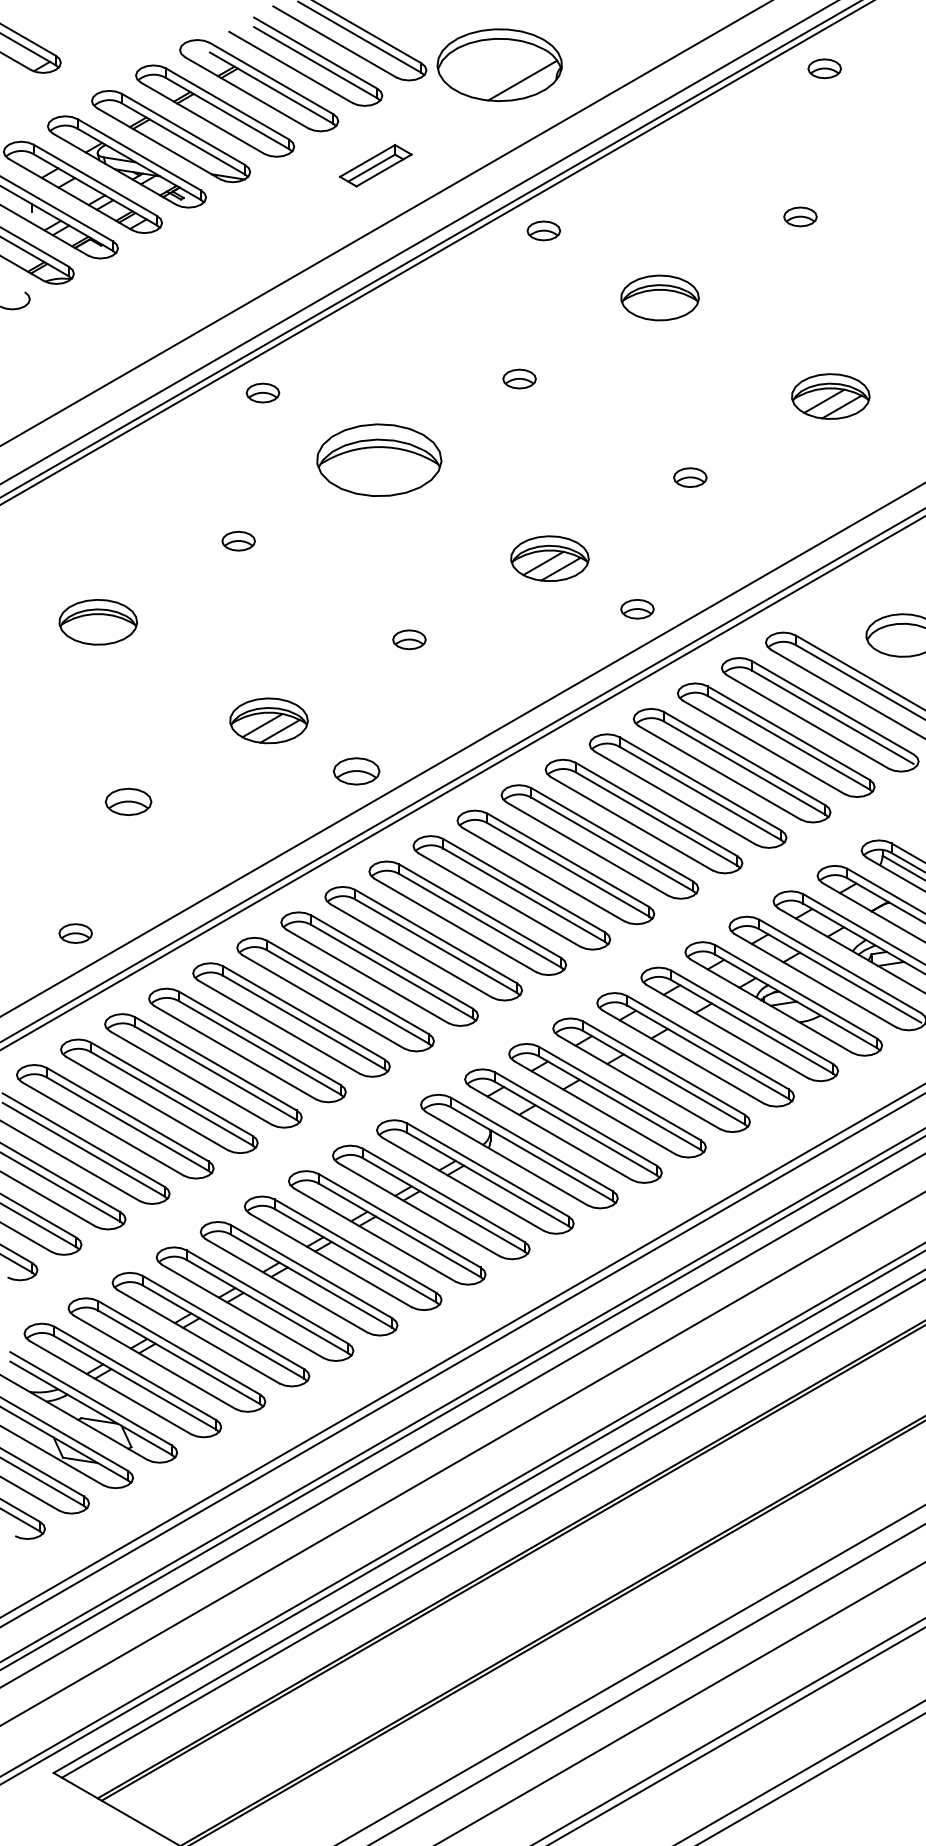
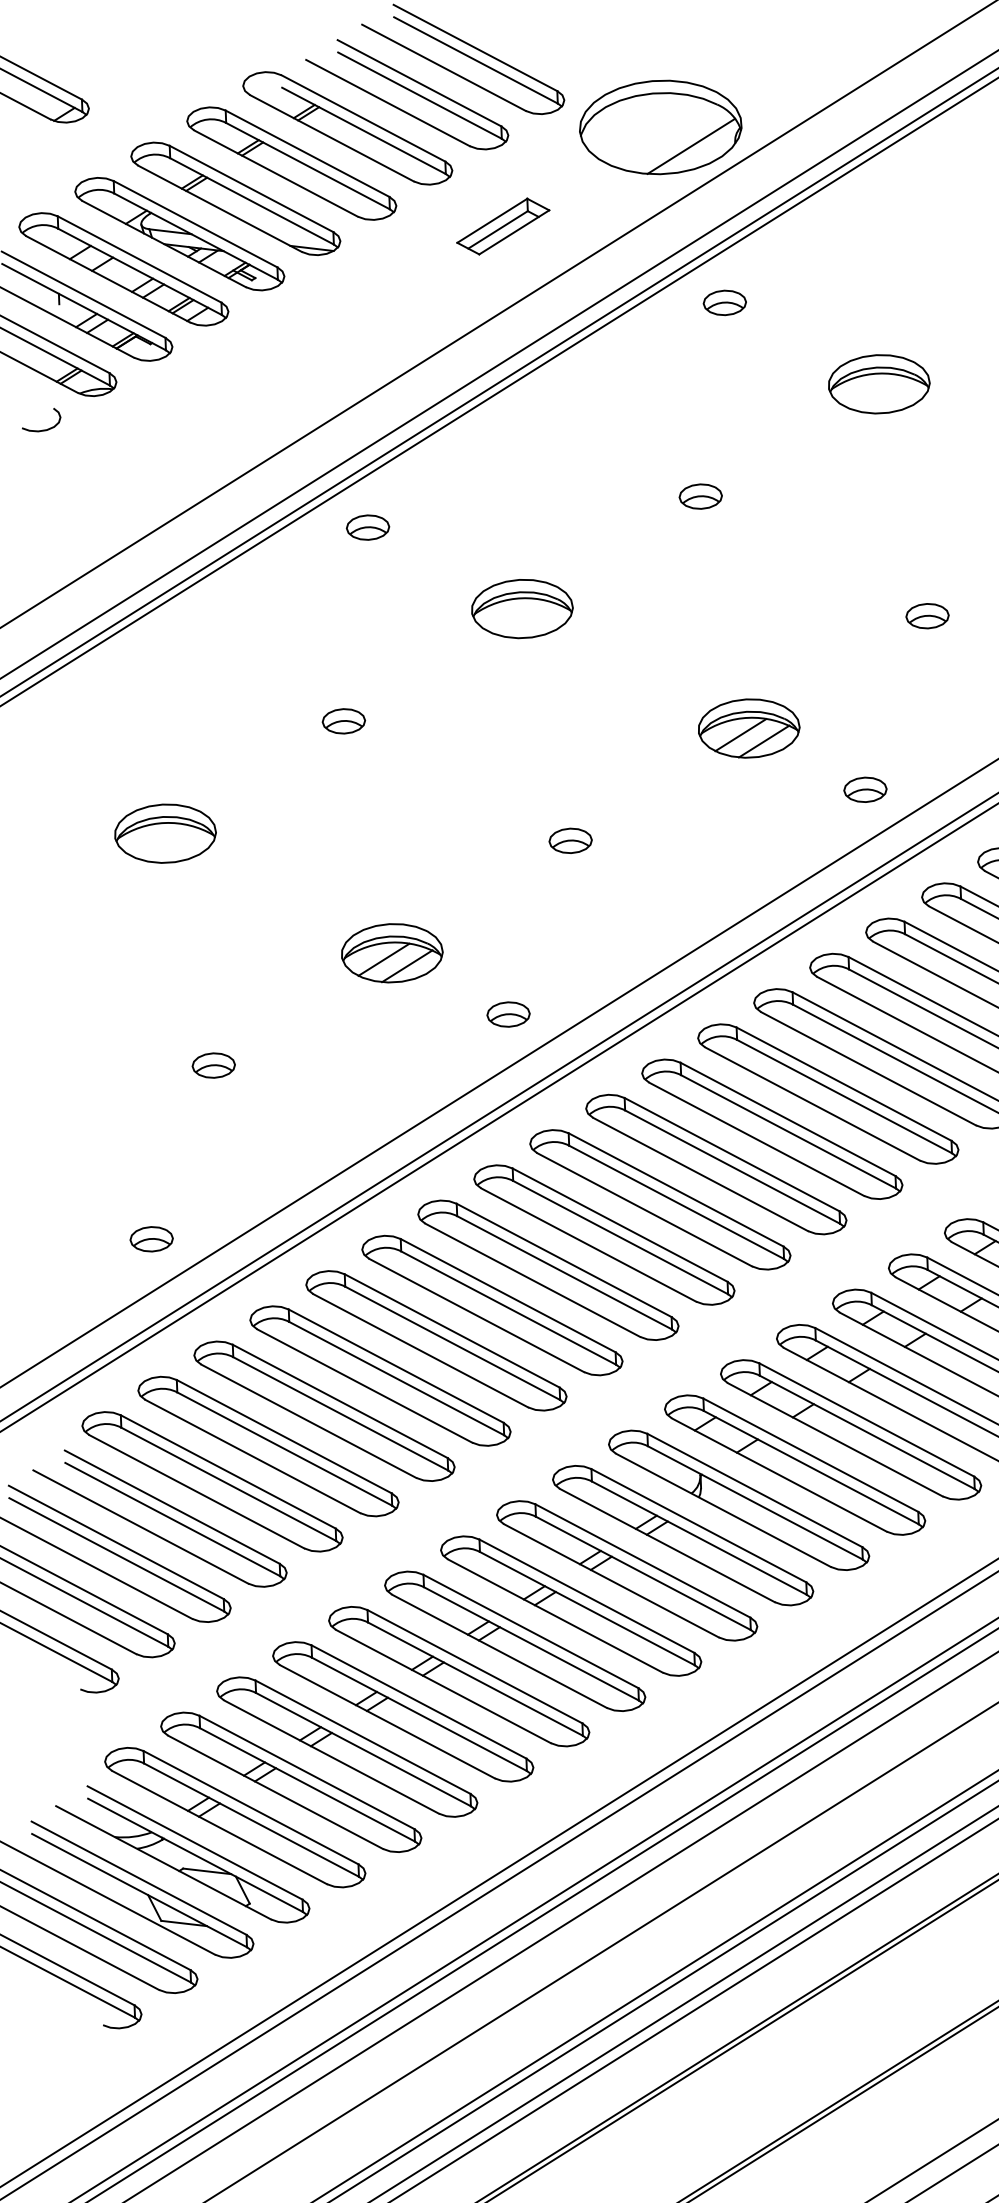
part: (499, 64) -> (660, 126), moved
part: (378, 459) -> (521, 608), size x0.62
part: (356, 771) -> (508, 1014), size x0.71
part: (128, 801) -> (213, 1065), size x0.71

